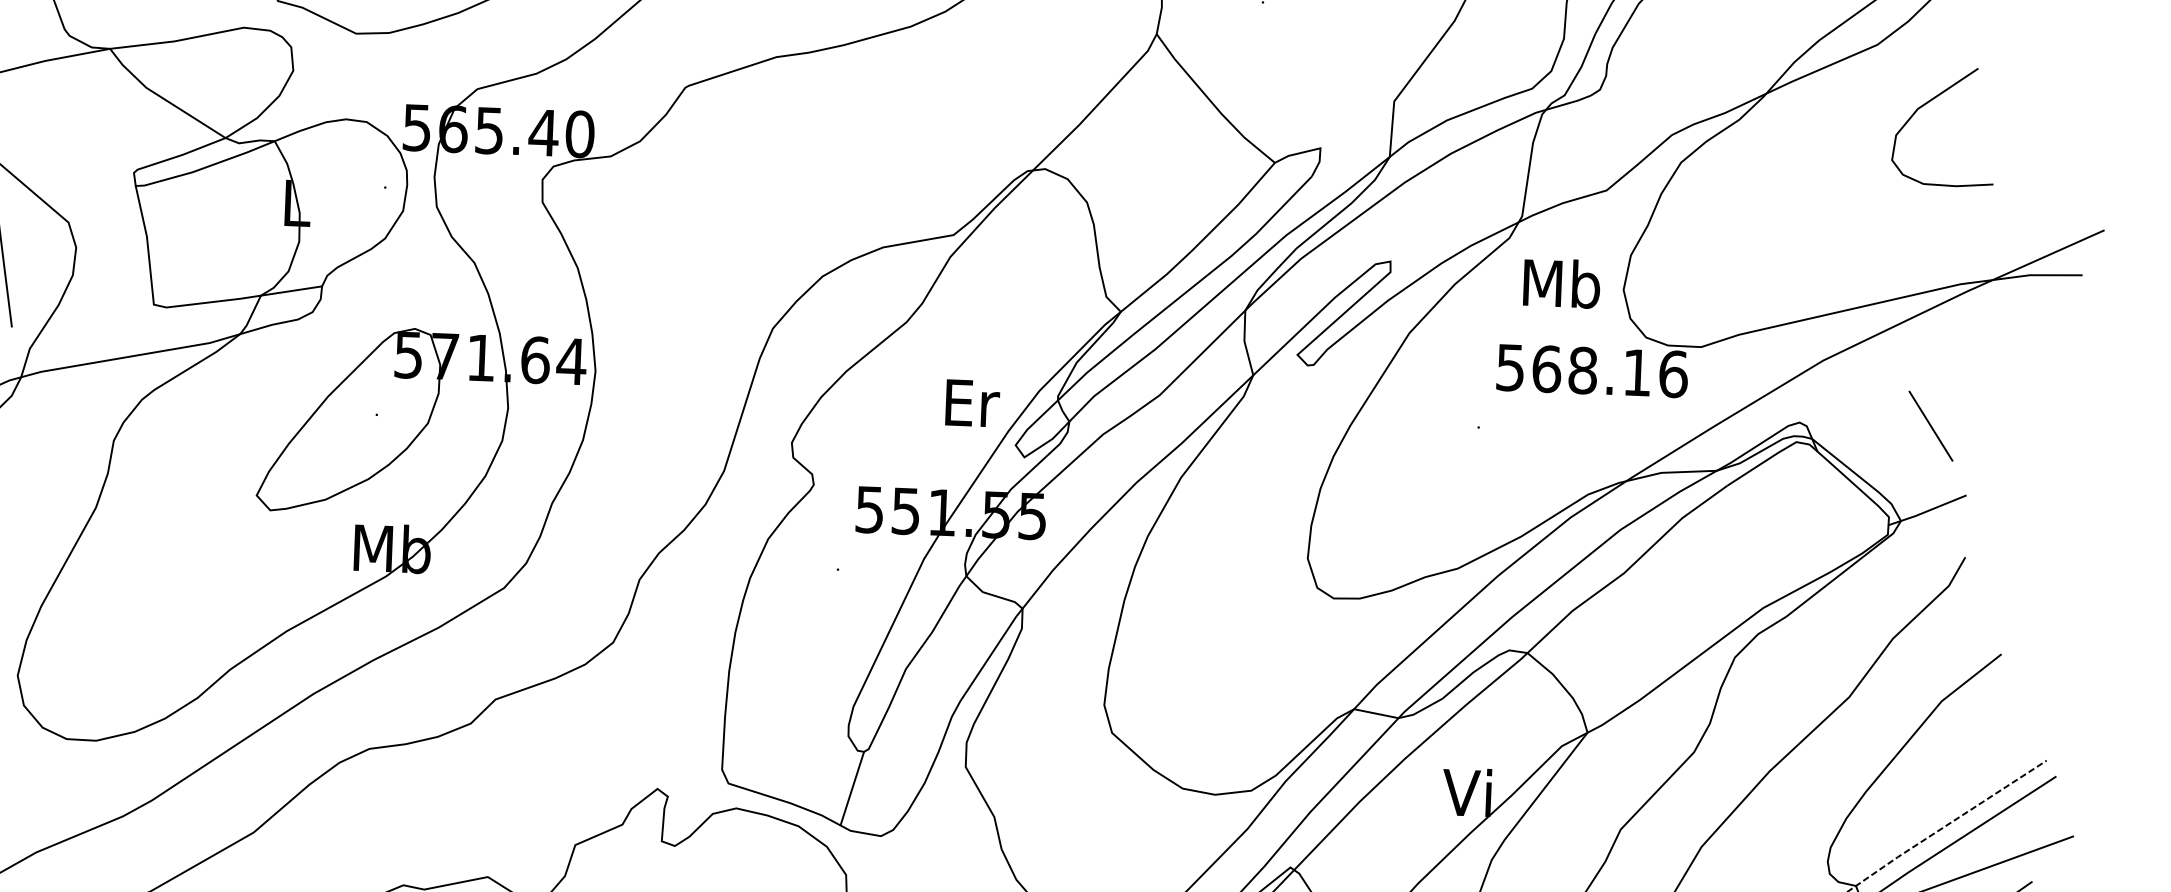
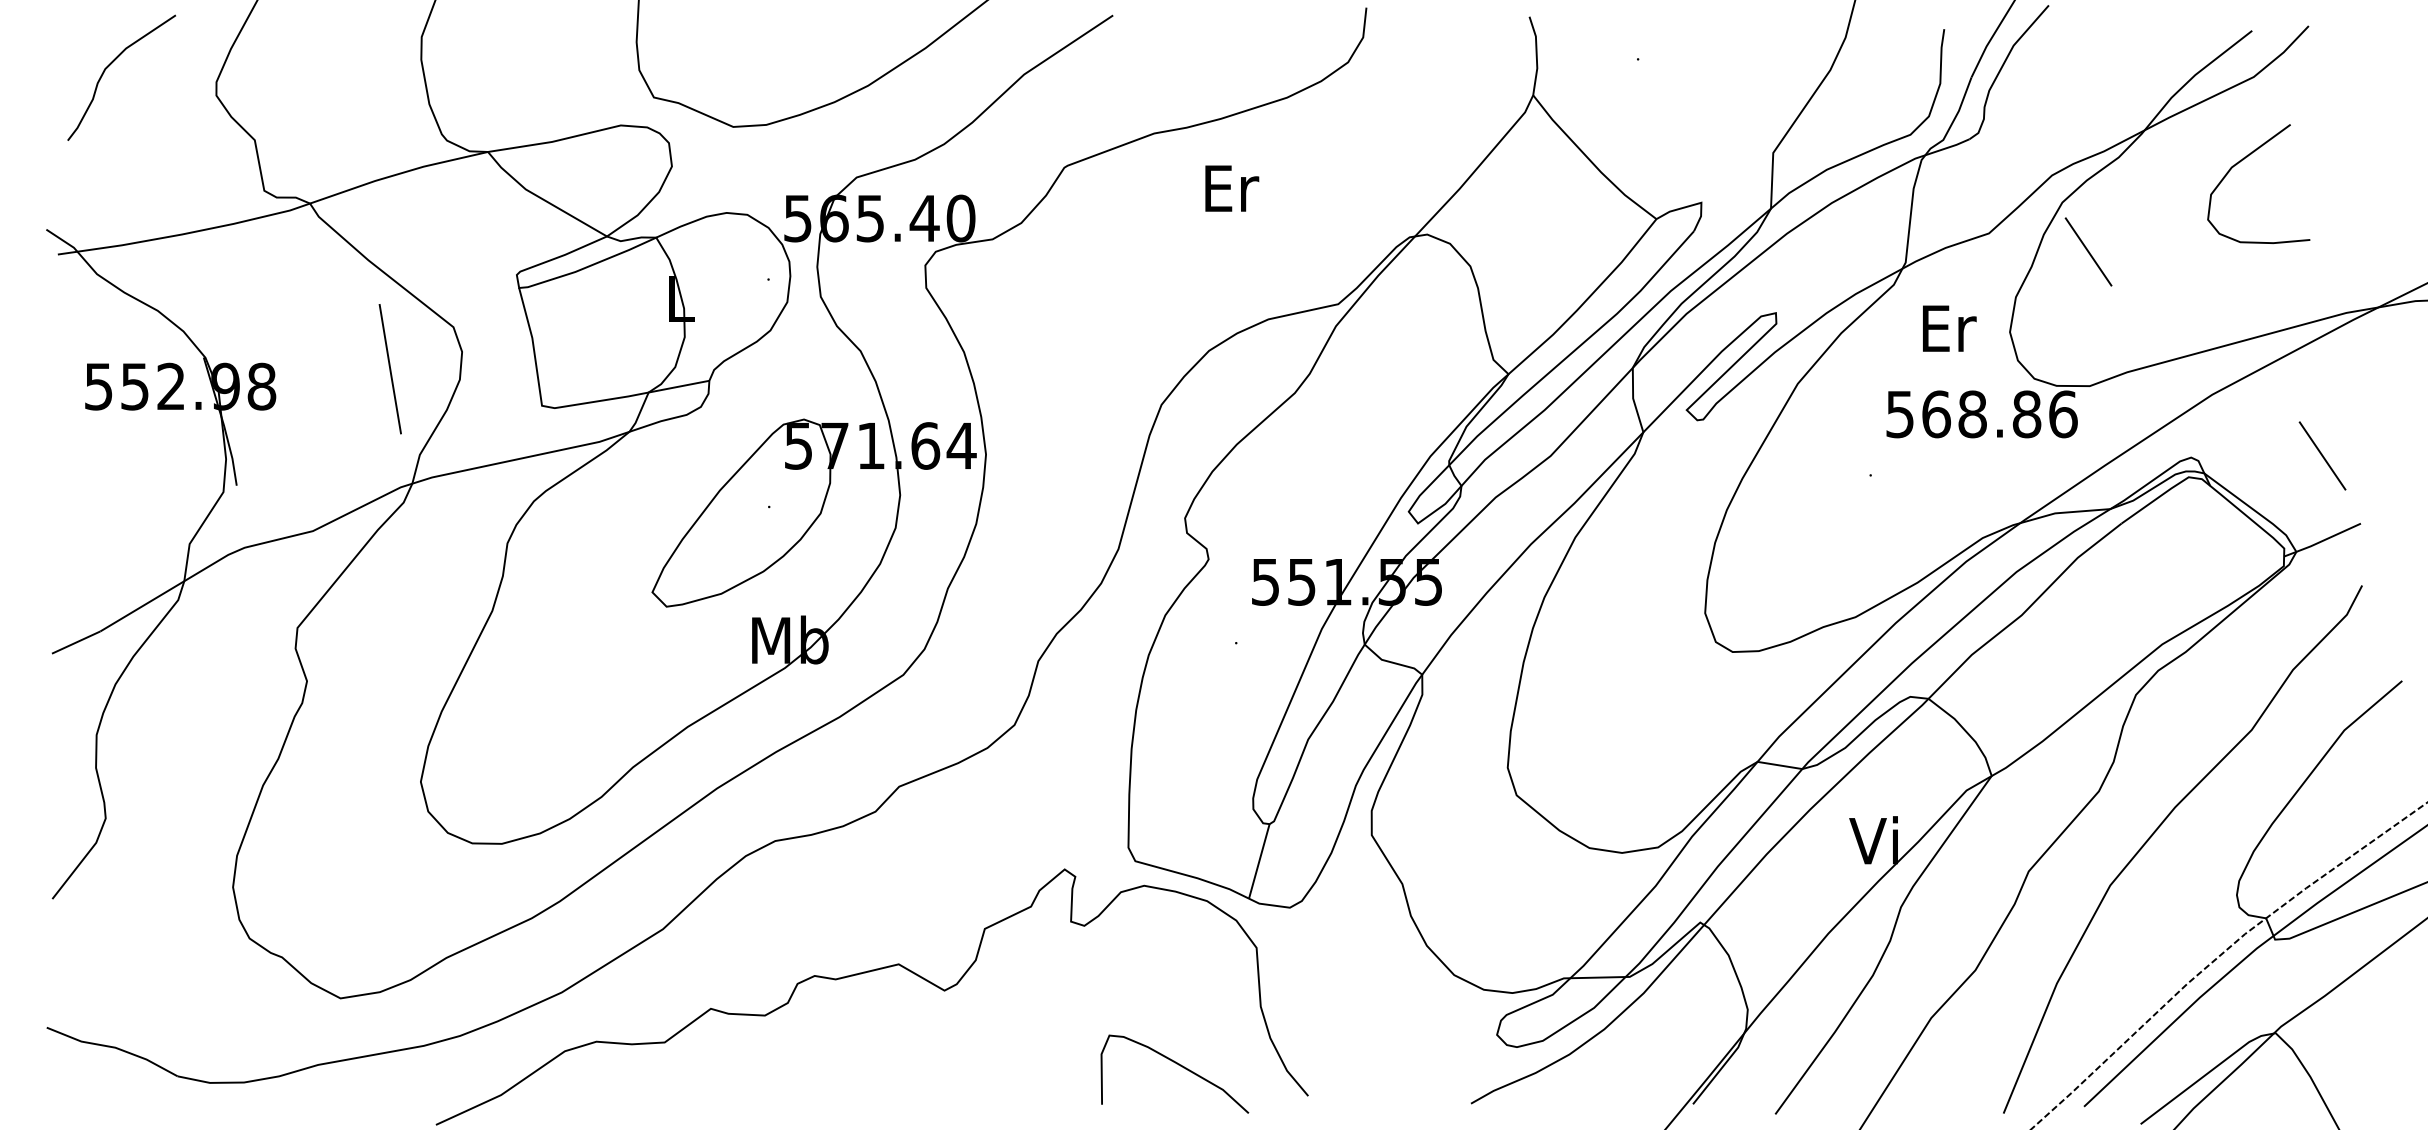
curve: (1929, 102) -> (2243, 160), moved
line: (1705, 212) -> (2088, 251), added
text: (1562, 282) -> (1948, 327), Mb -> Er
text: (1636, 372) -> (2026, 414), 568.16 -> 568.86
text: (973, 403) -> (1232, 188), moved

